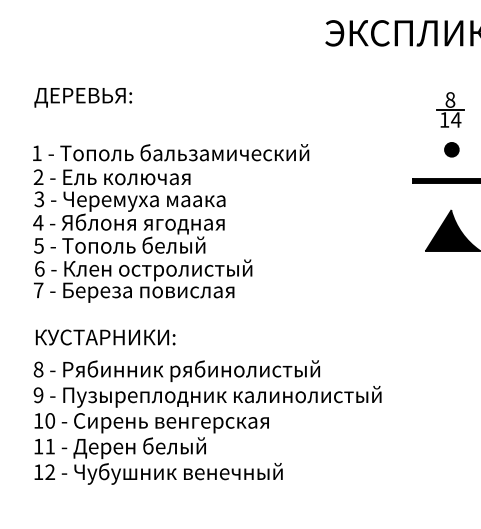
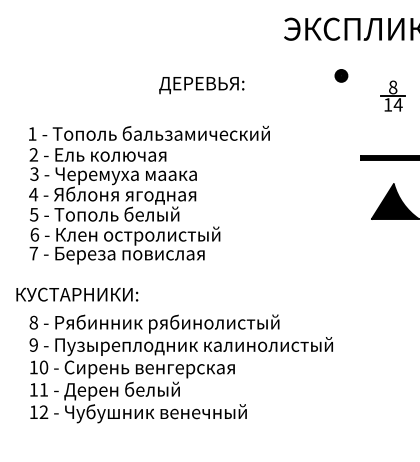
text: (82, 97) -> (201, 85), moved
part: (451, 149) -> (341, 75), moved
text: (105, 337) -> (77, 294), moved

